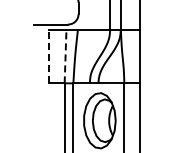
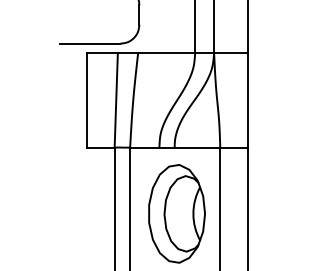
line: (49, 56) -> (87, 100), dashed -> solid
line: (65, 56) -> (116, 100), dashed -> solid

